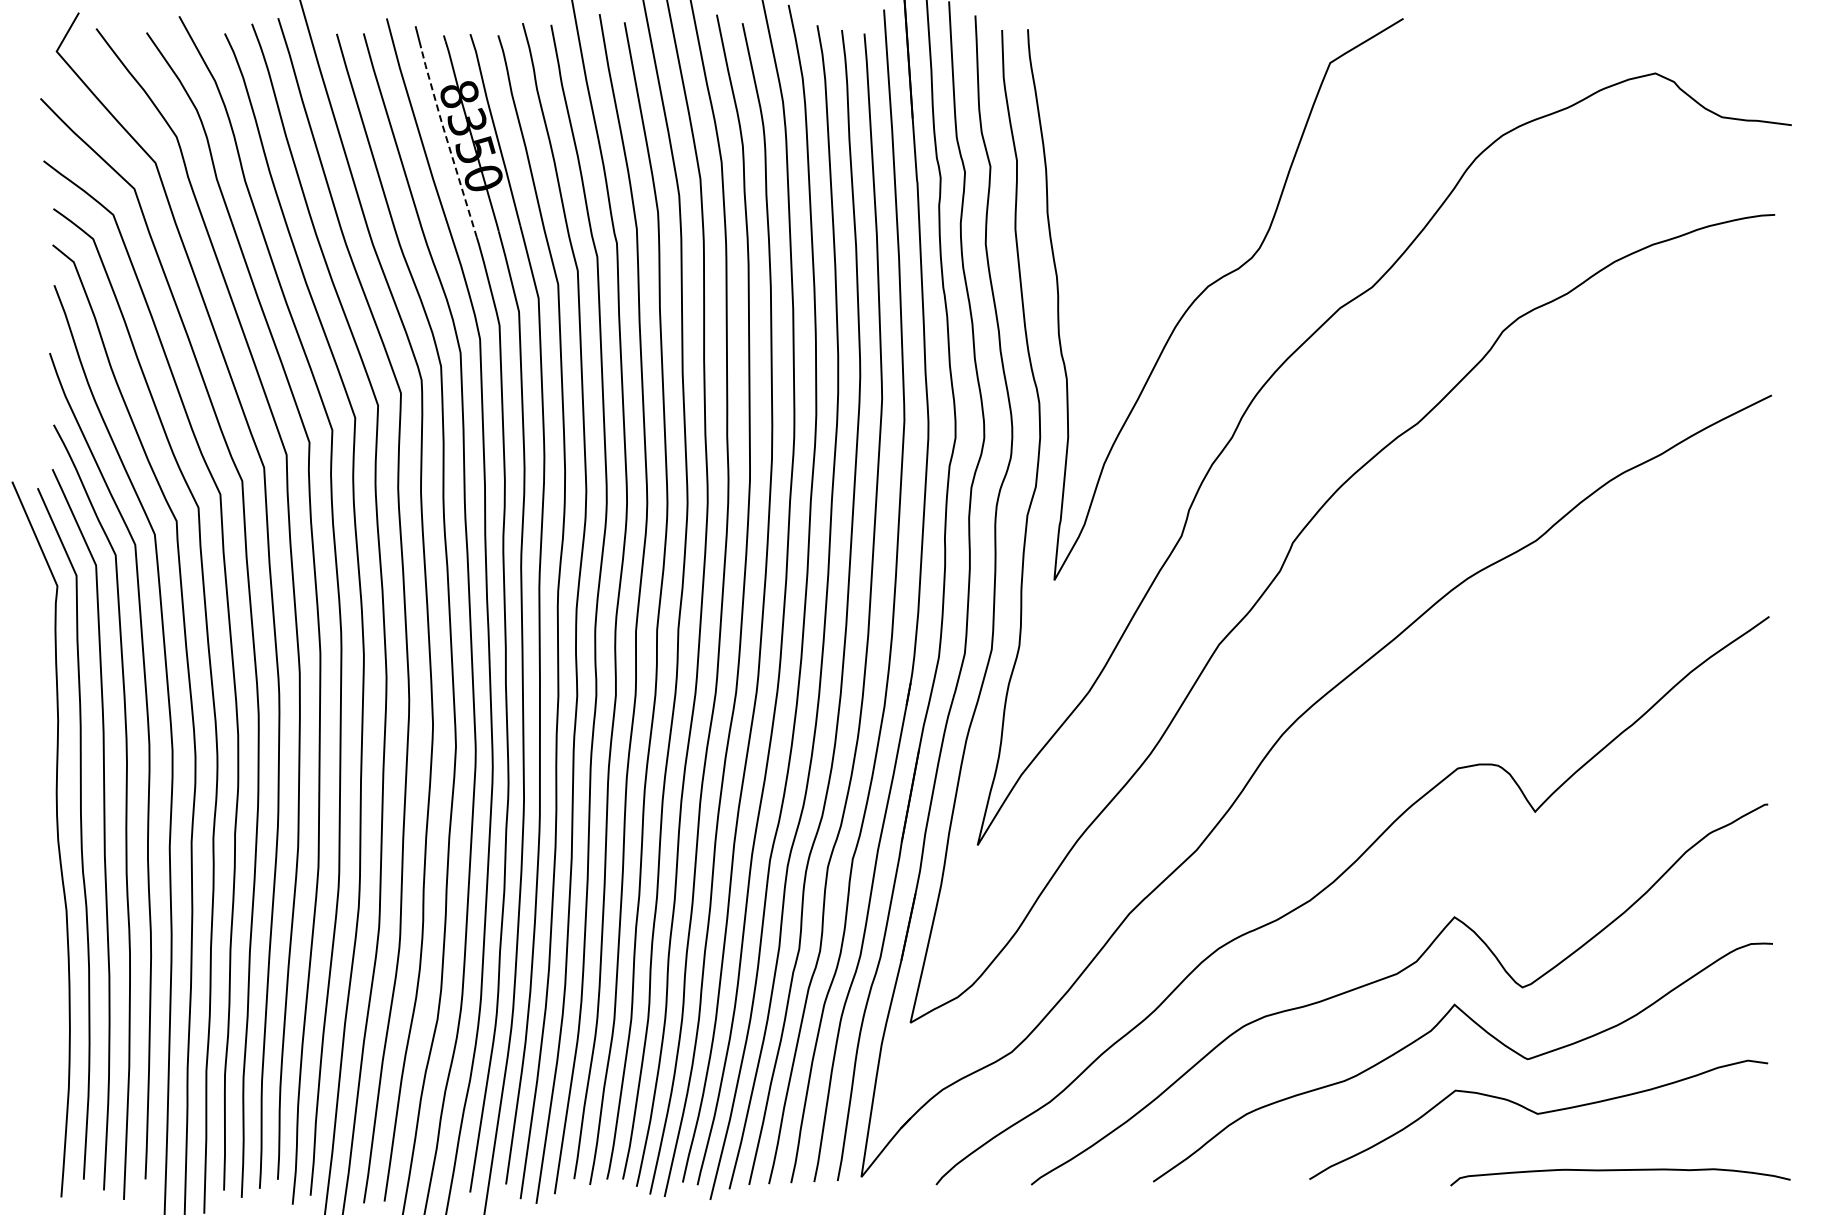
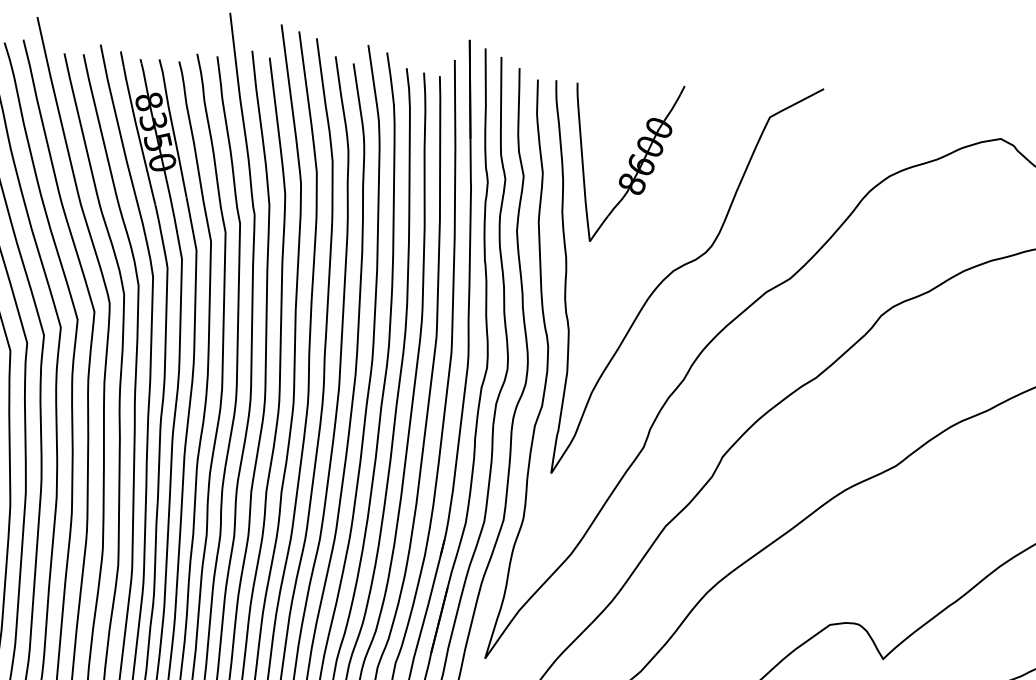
part: (1132, 139) -> (625, 163), added
line: (447, 141) -> (138, 134), dashed -> solid

